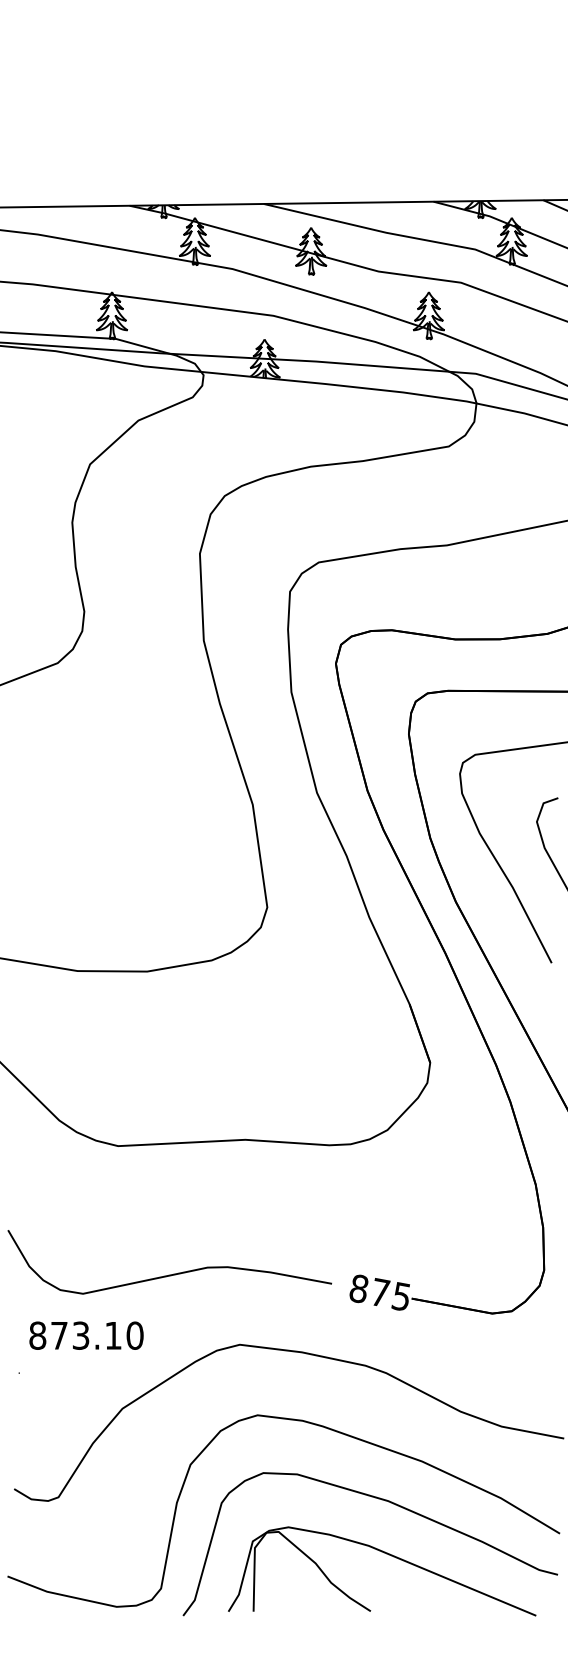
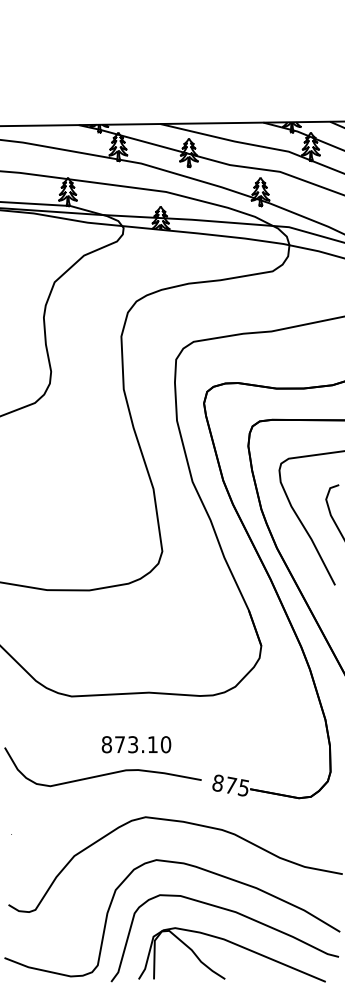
text: (86, 1335) -> (136, 744), moved

